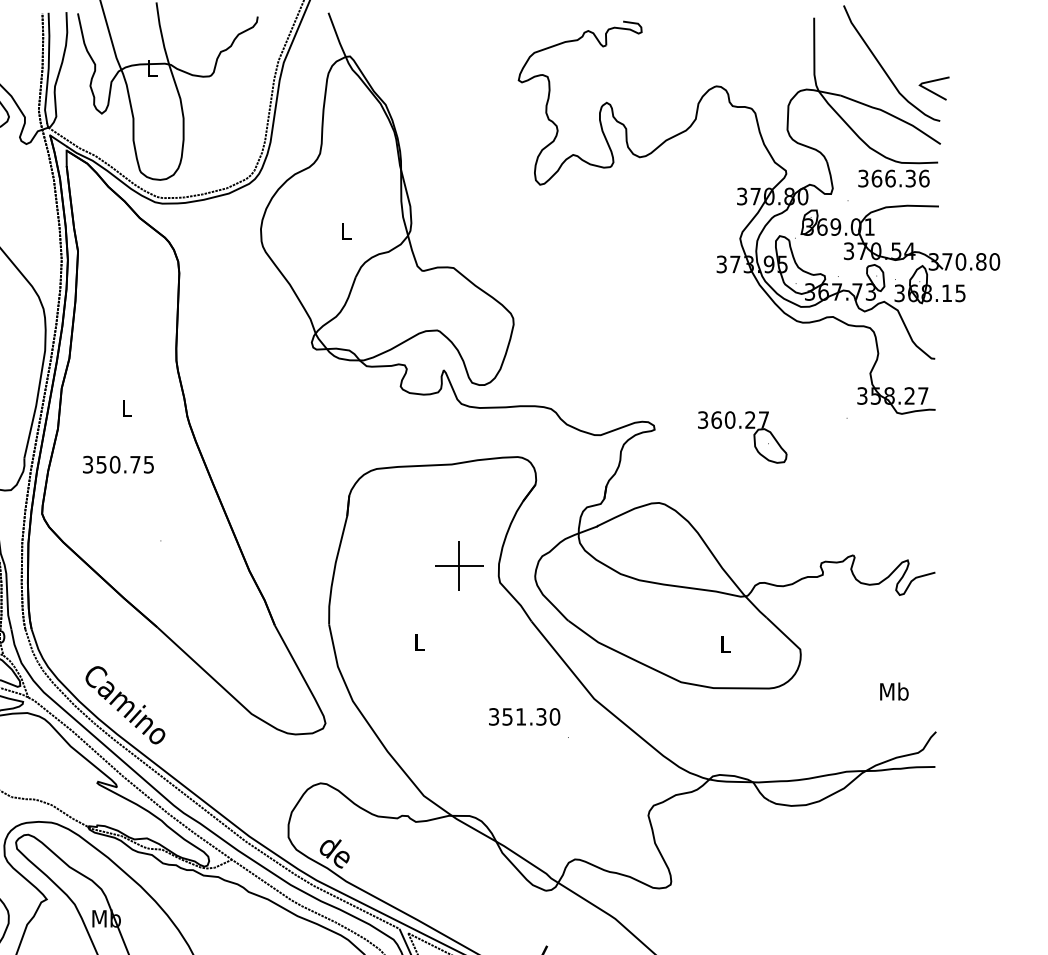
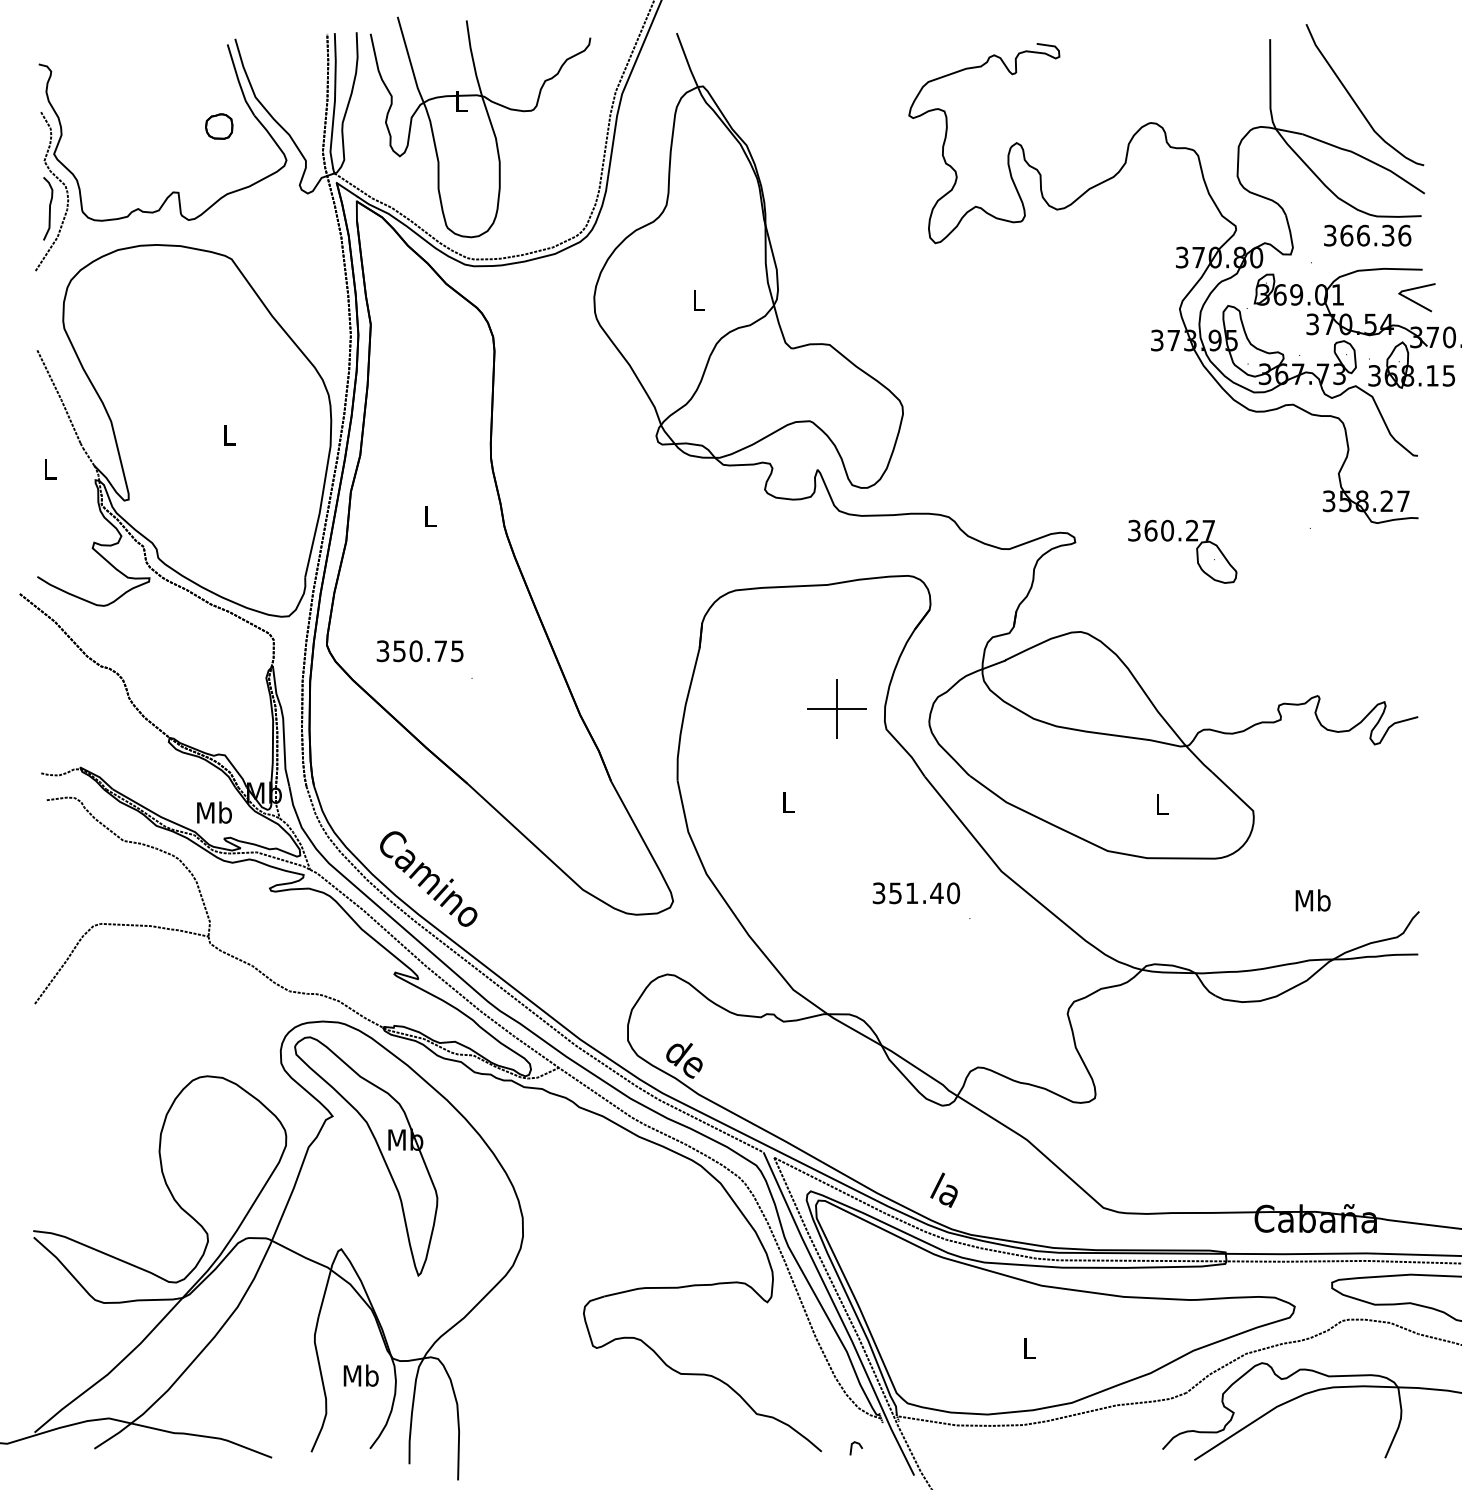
line: (933, 91) -> (1415, 301), moved
text: (117, 464) -> (419, 651), moved
text: (893, 691) -> (1312, 900), moved
text: (541, 717) -> (936, 893), 351.30 -> 351.40

